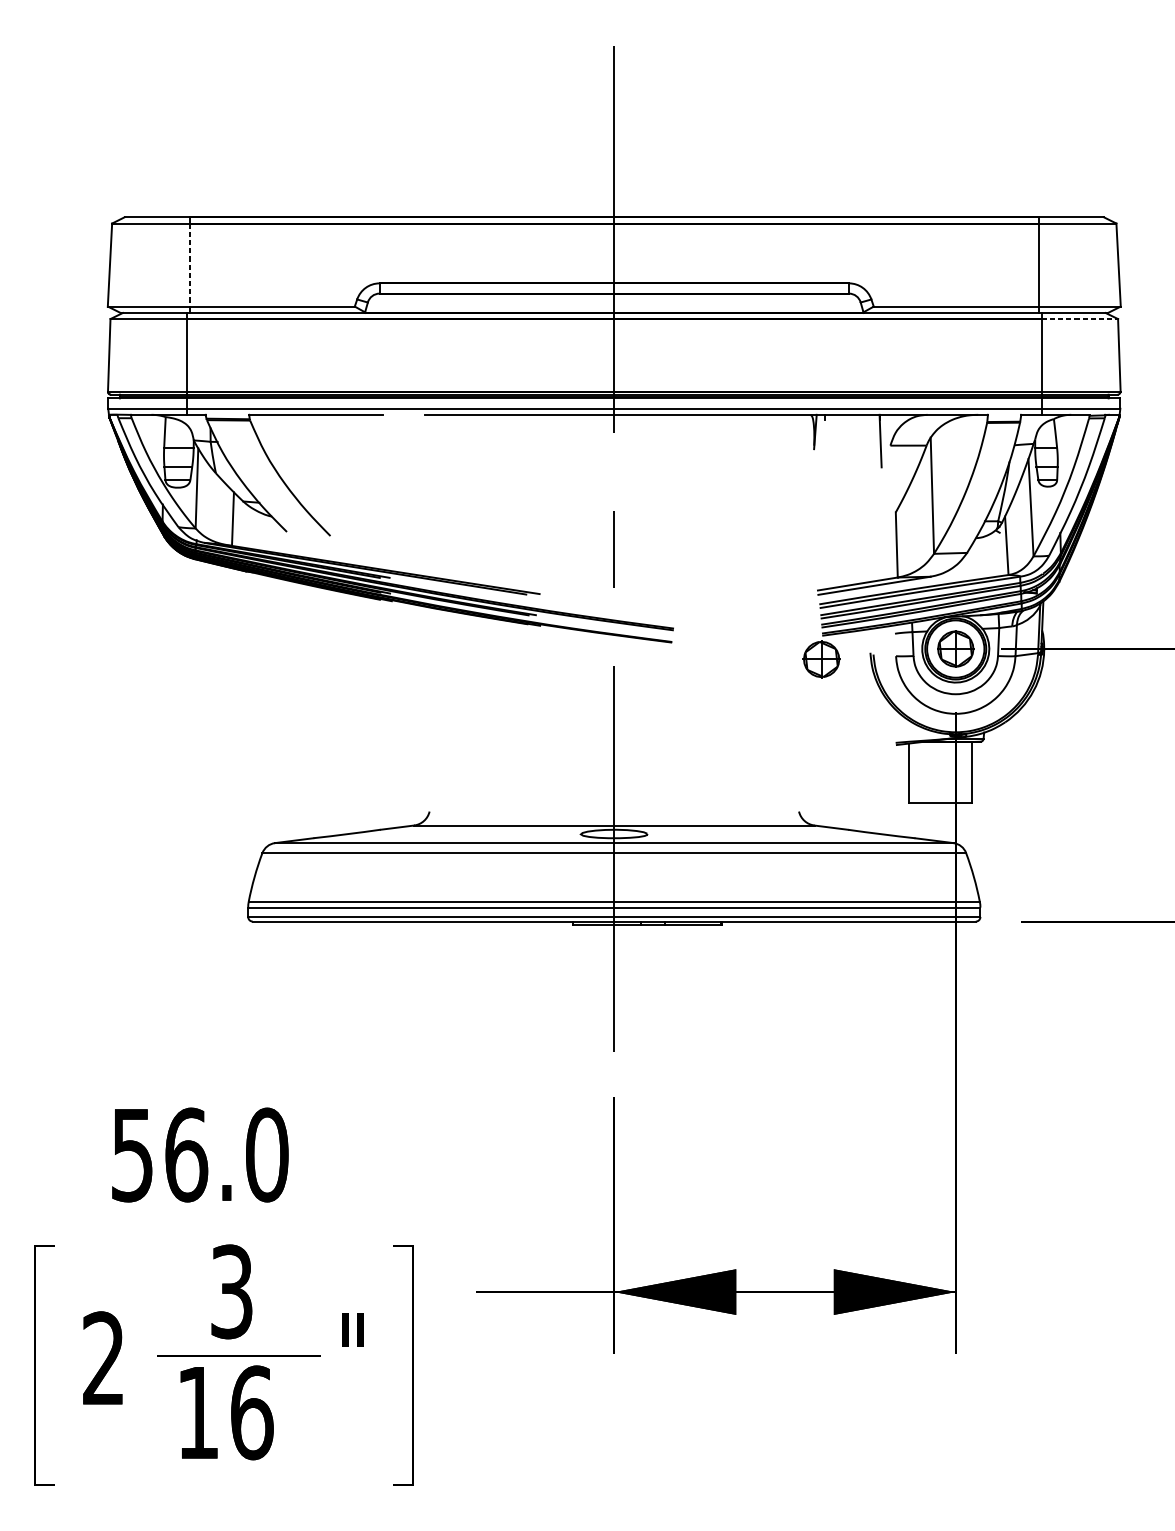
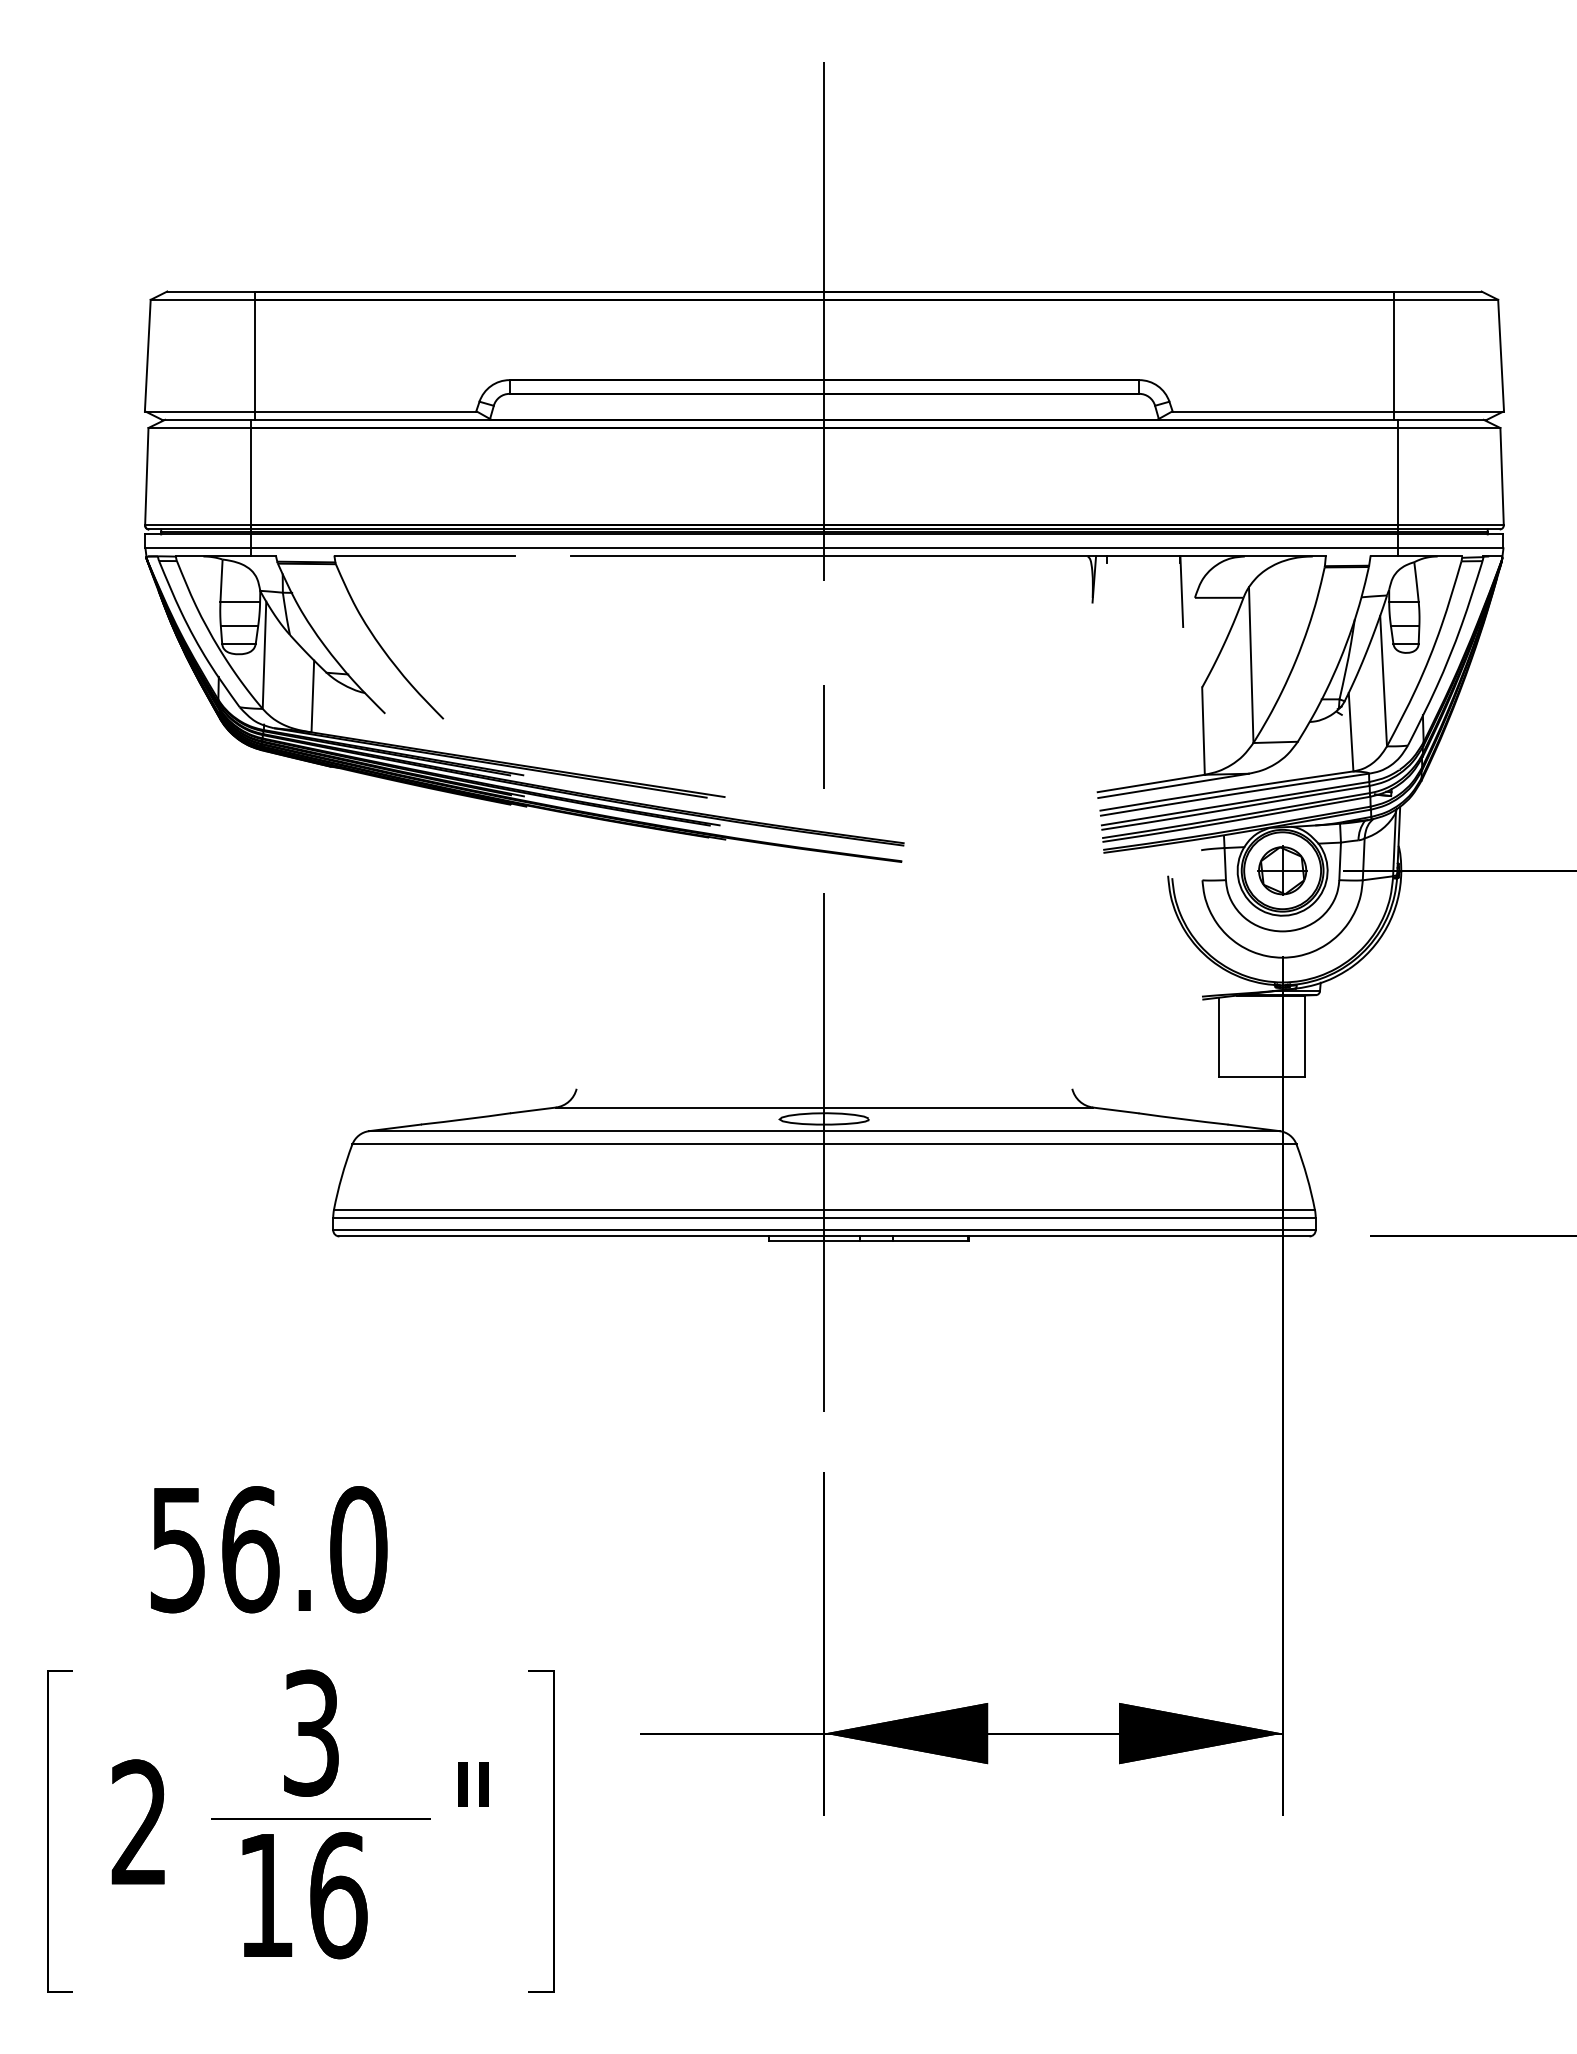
line: (189, 265) -> (254, 355), dashed -> solid
line: (1080, 319) -> (1449, 428), dashed -> solid
part: (821, 659) -> (1102, 884), removed

